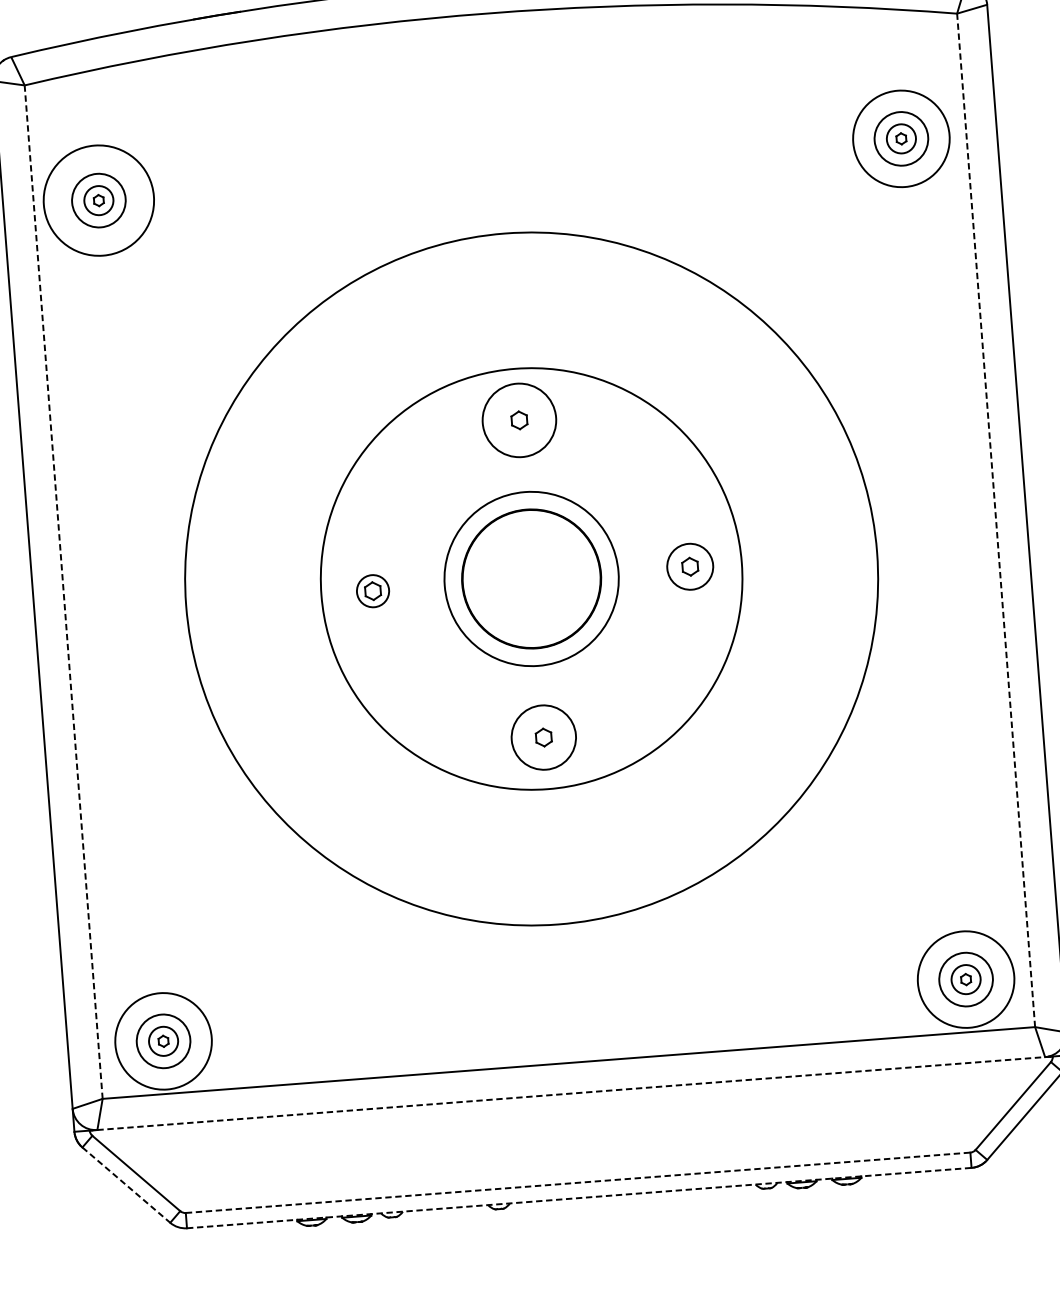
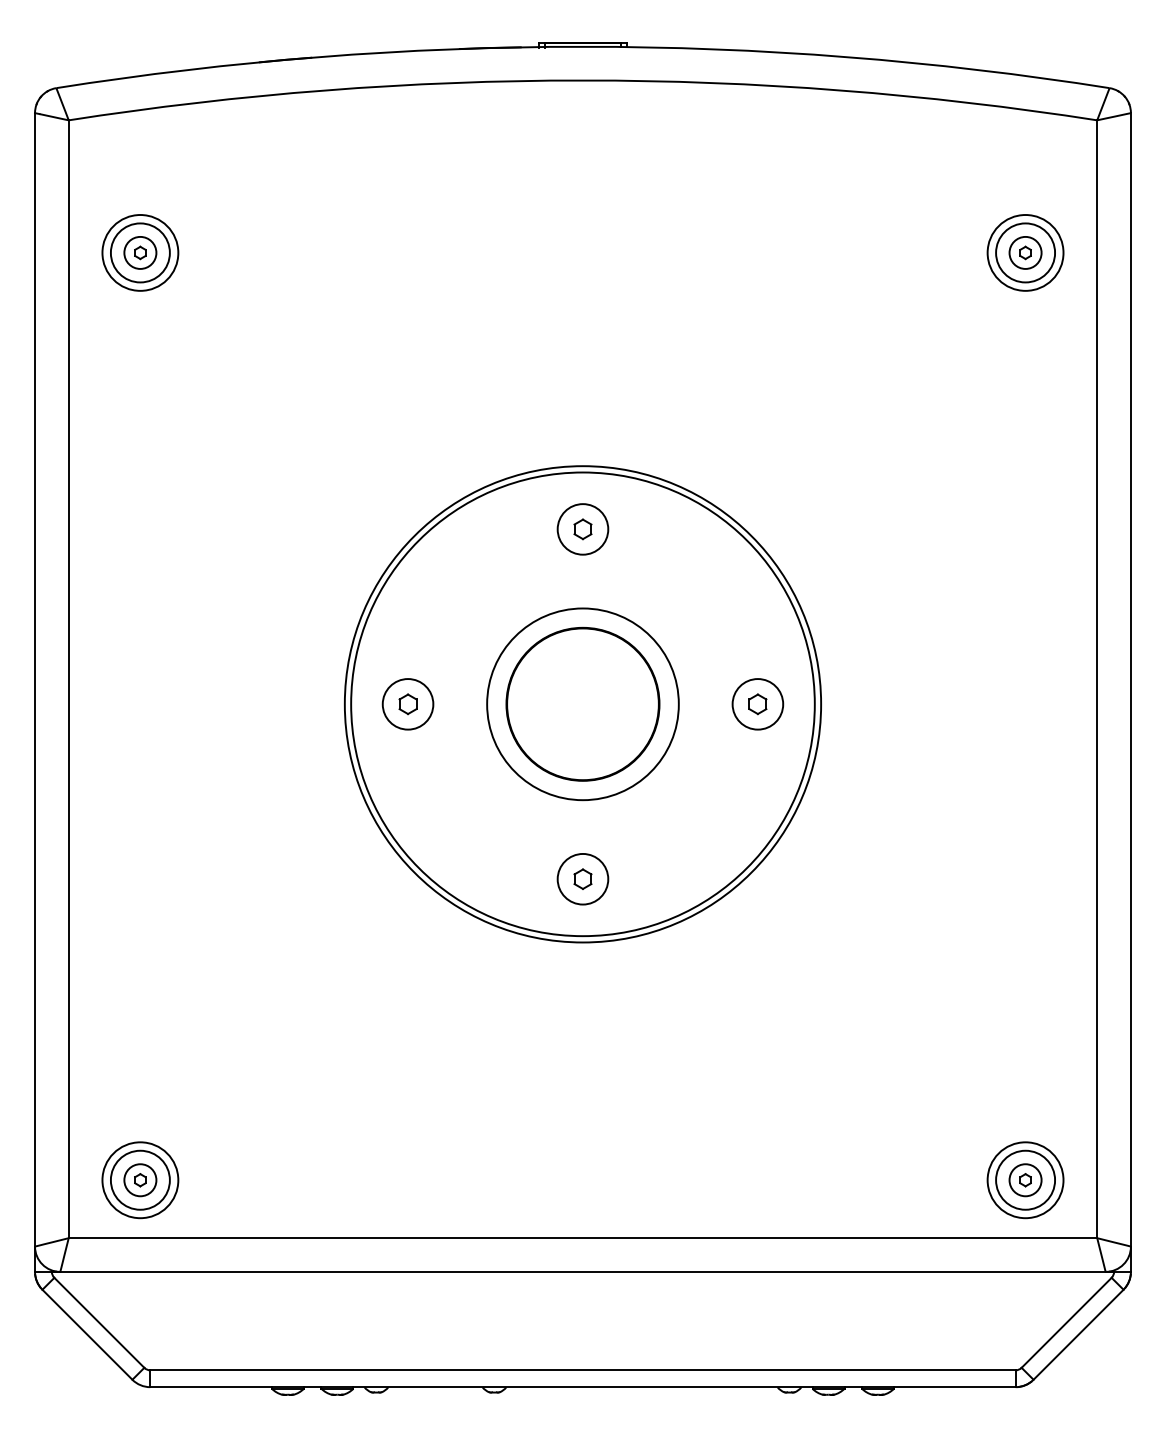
circle: (901, 138) -> (1025, 252), size x0.71
circle: (98, 200) -> (140, 252), size x0.62
circle: (519, 420) -> (582, 529), size x0.62
line: (996, 520) -> (1097, 679), dashed -> solid
circle: (531, 579) -> (582, 704), size x0.62
circle: (372, 591) -> (407, 704), size x1.43
line: (63, 592) -> (68, 679), dashed -> solid
circle: (543, 736) -> (582, 878), size x0.71
circle: (966, 979) -> (1025, 1180), size x0.71
circle: (163, 1041) -> (140, 1180), size x0.71
line: (570, 1093) -> (582, 1271), dashed -> solid
line: (577, 1182) -> (582, 1370), dashed -> solid
line: (126, 1184) -> (87, 1334), dashed -> solid
line: (578, 1198) -> (582, 1387), dashed -> solid

